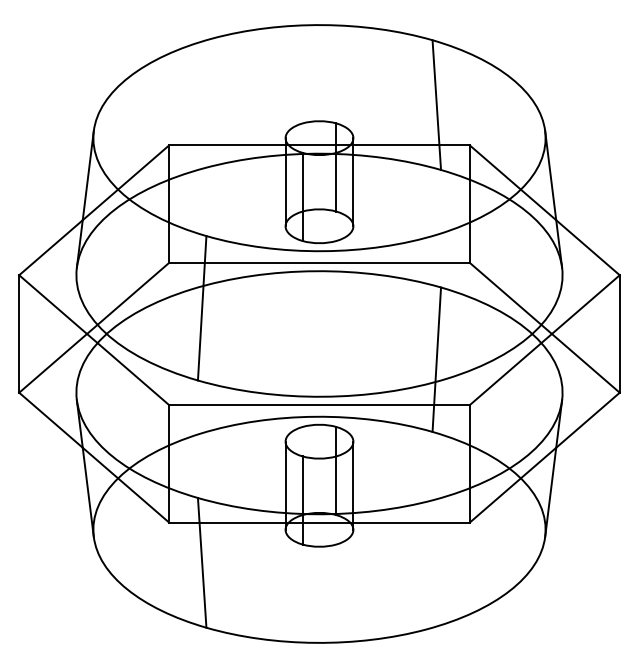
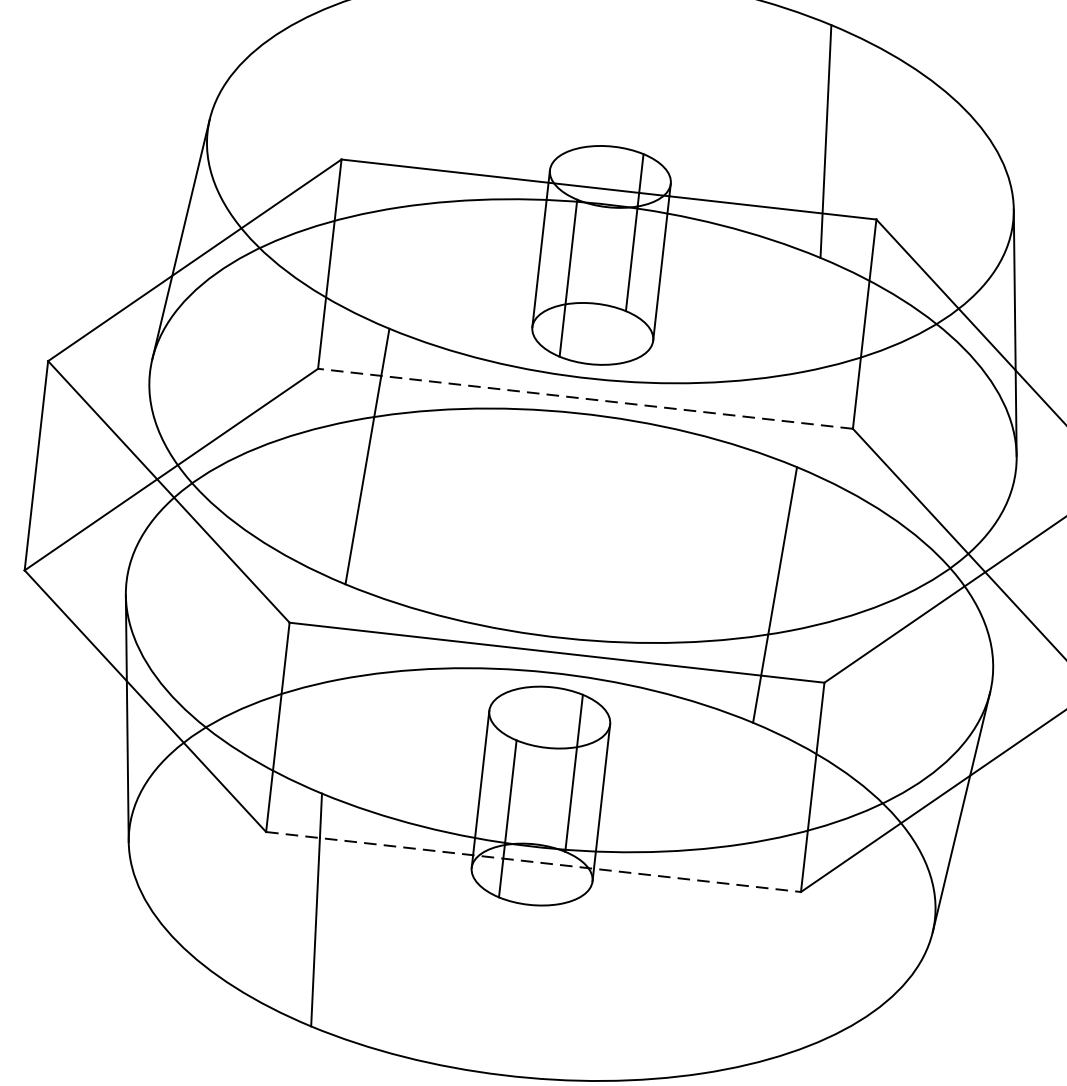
line: (319, 262) -> (585, 398), solid -> dashed
line: (319, 522) -> (533, 861), solid -> dashed

